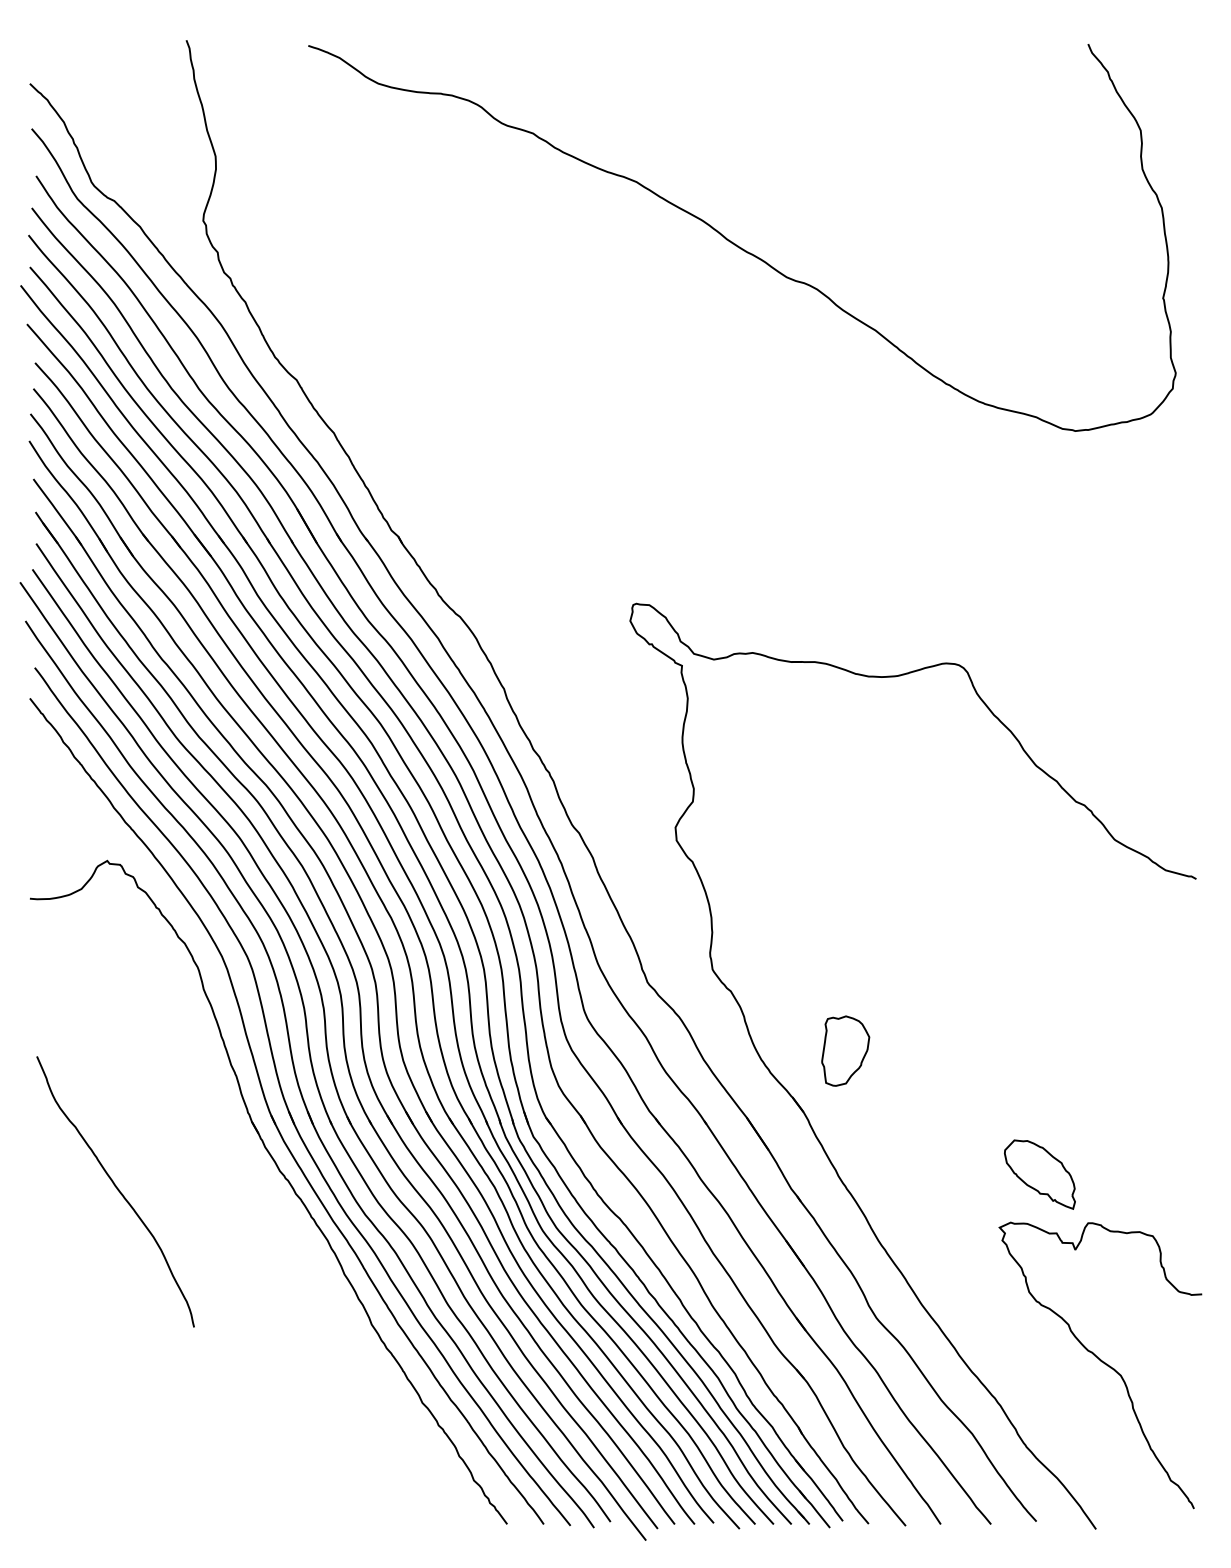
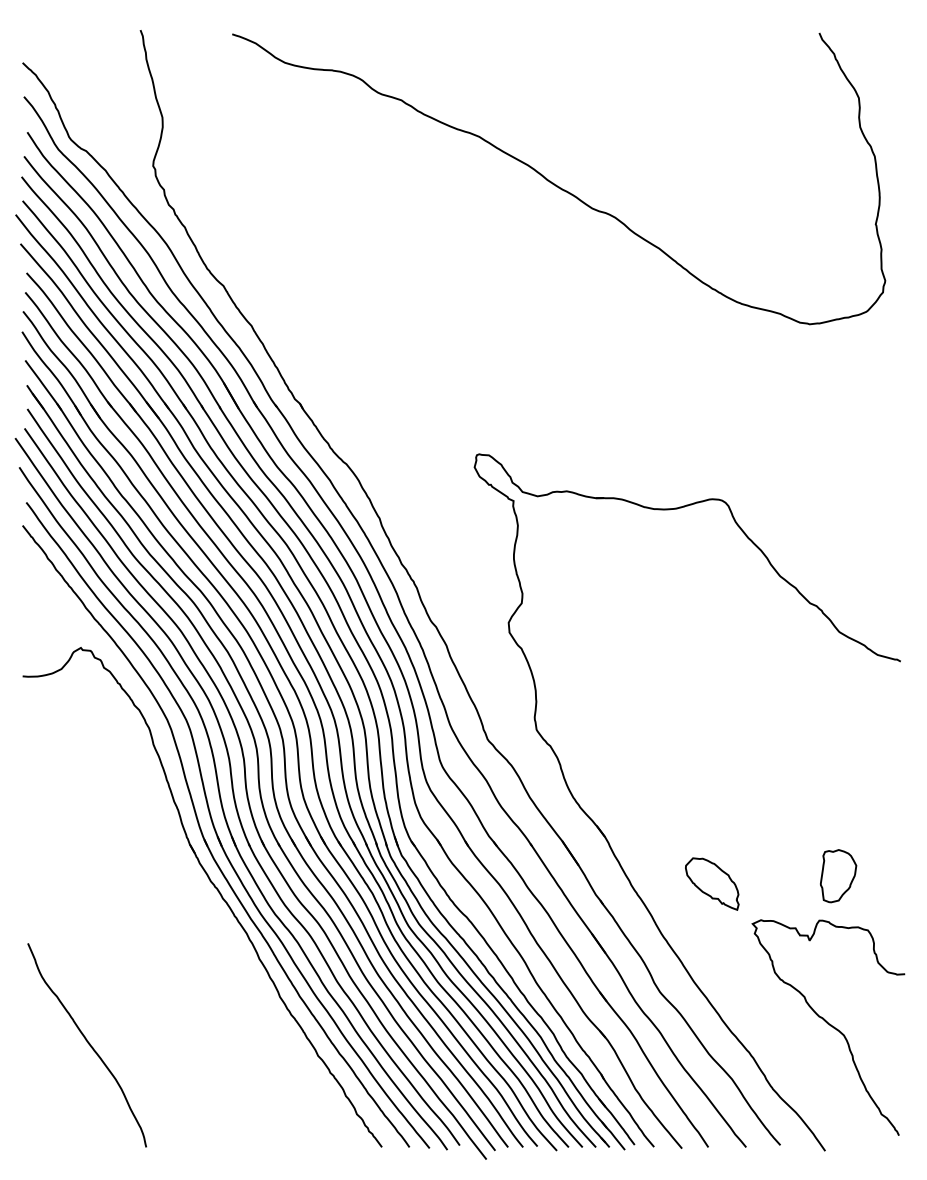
part: (845, 1050) -> (838, 875), moved
part: (1039, 1174) -> (711, 883), moved
curve: (116, 1189) -> (87, 1043), moved

